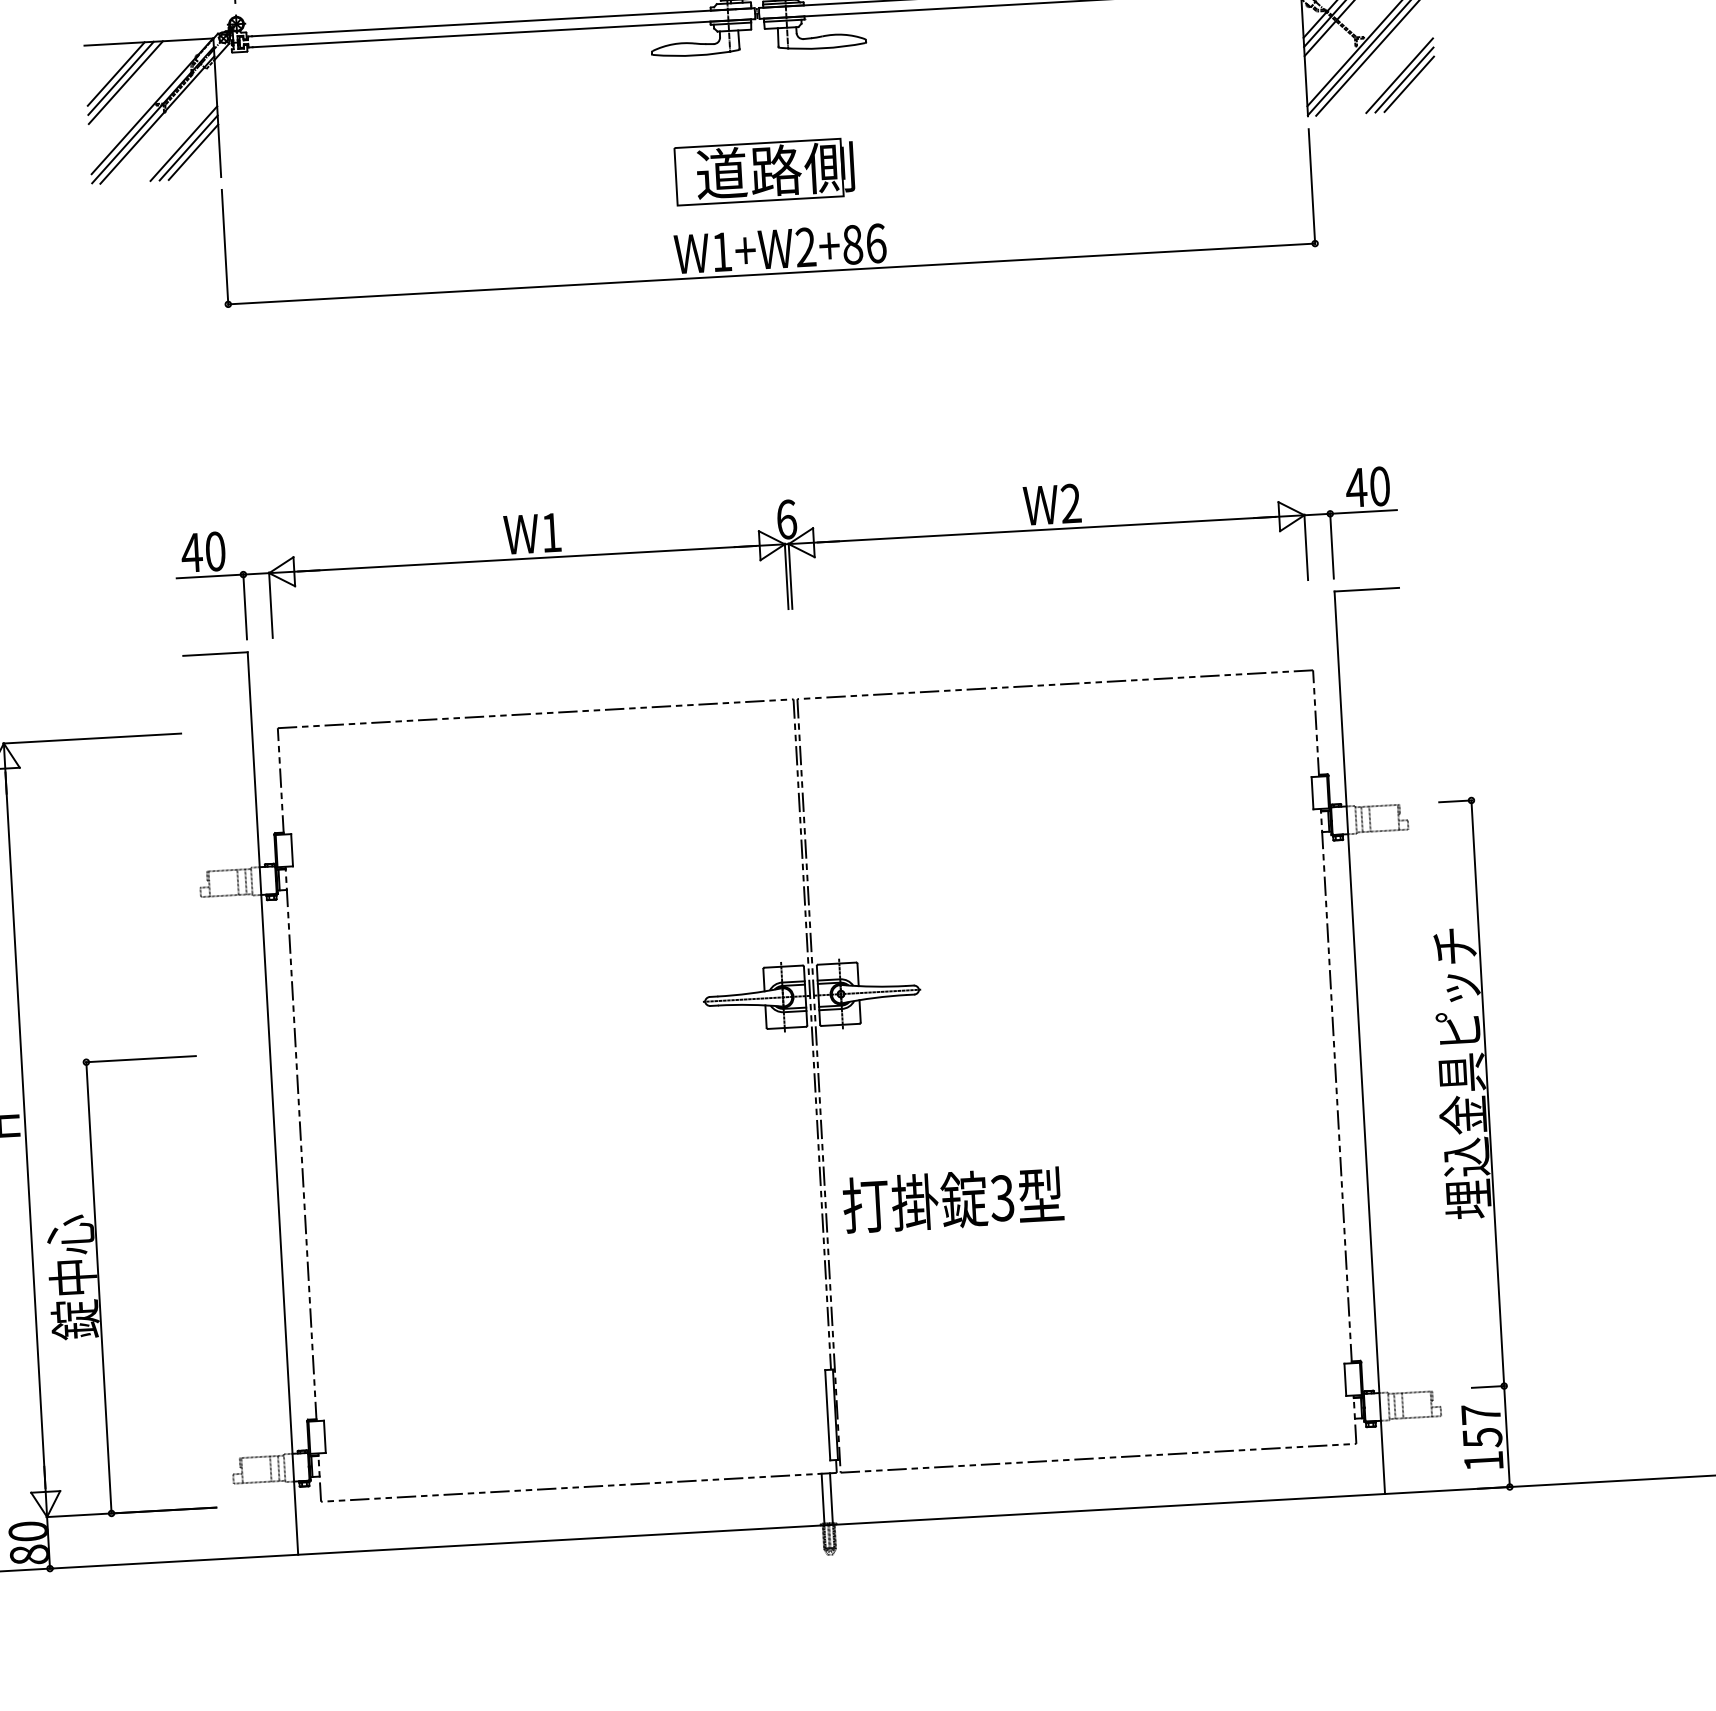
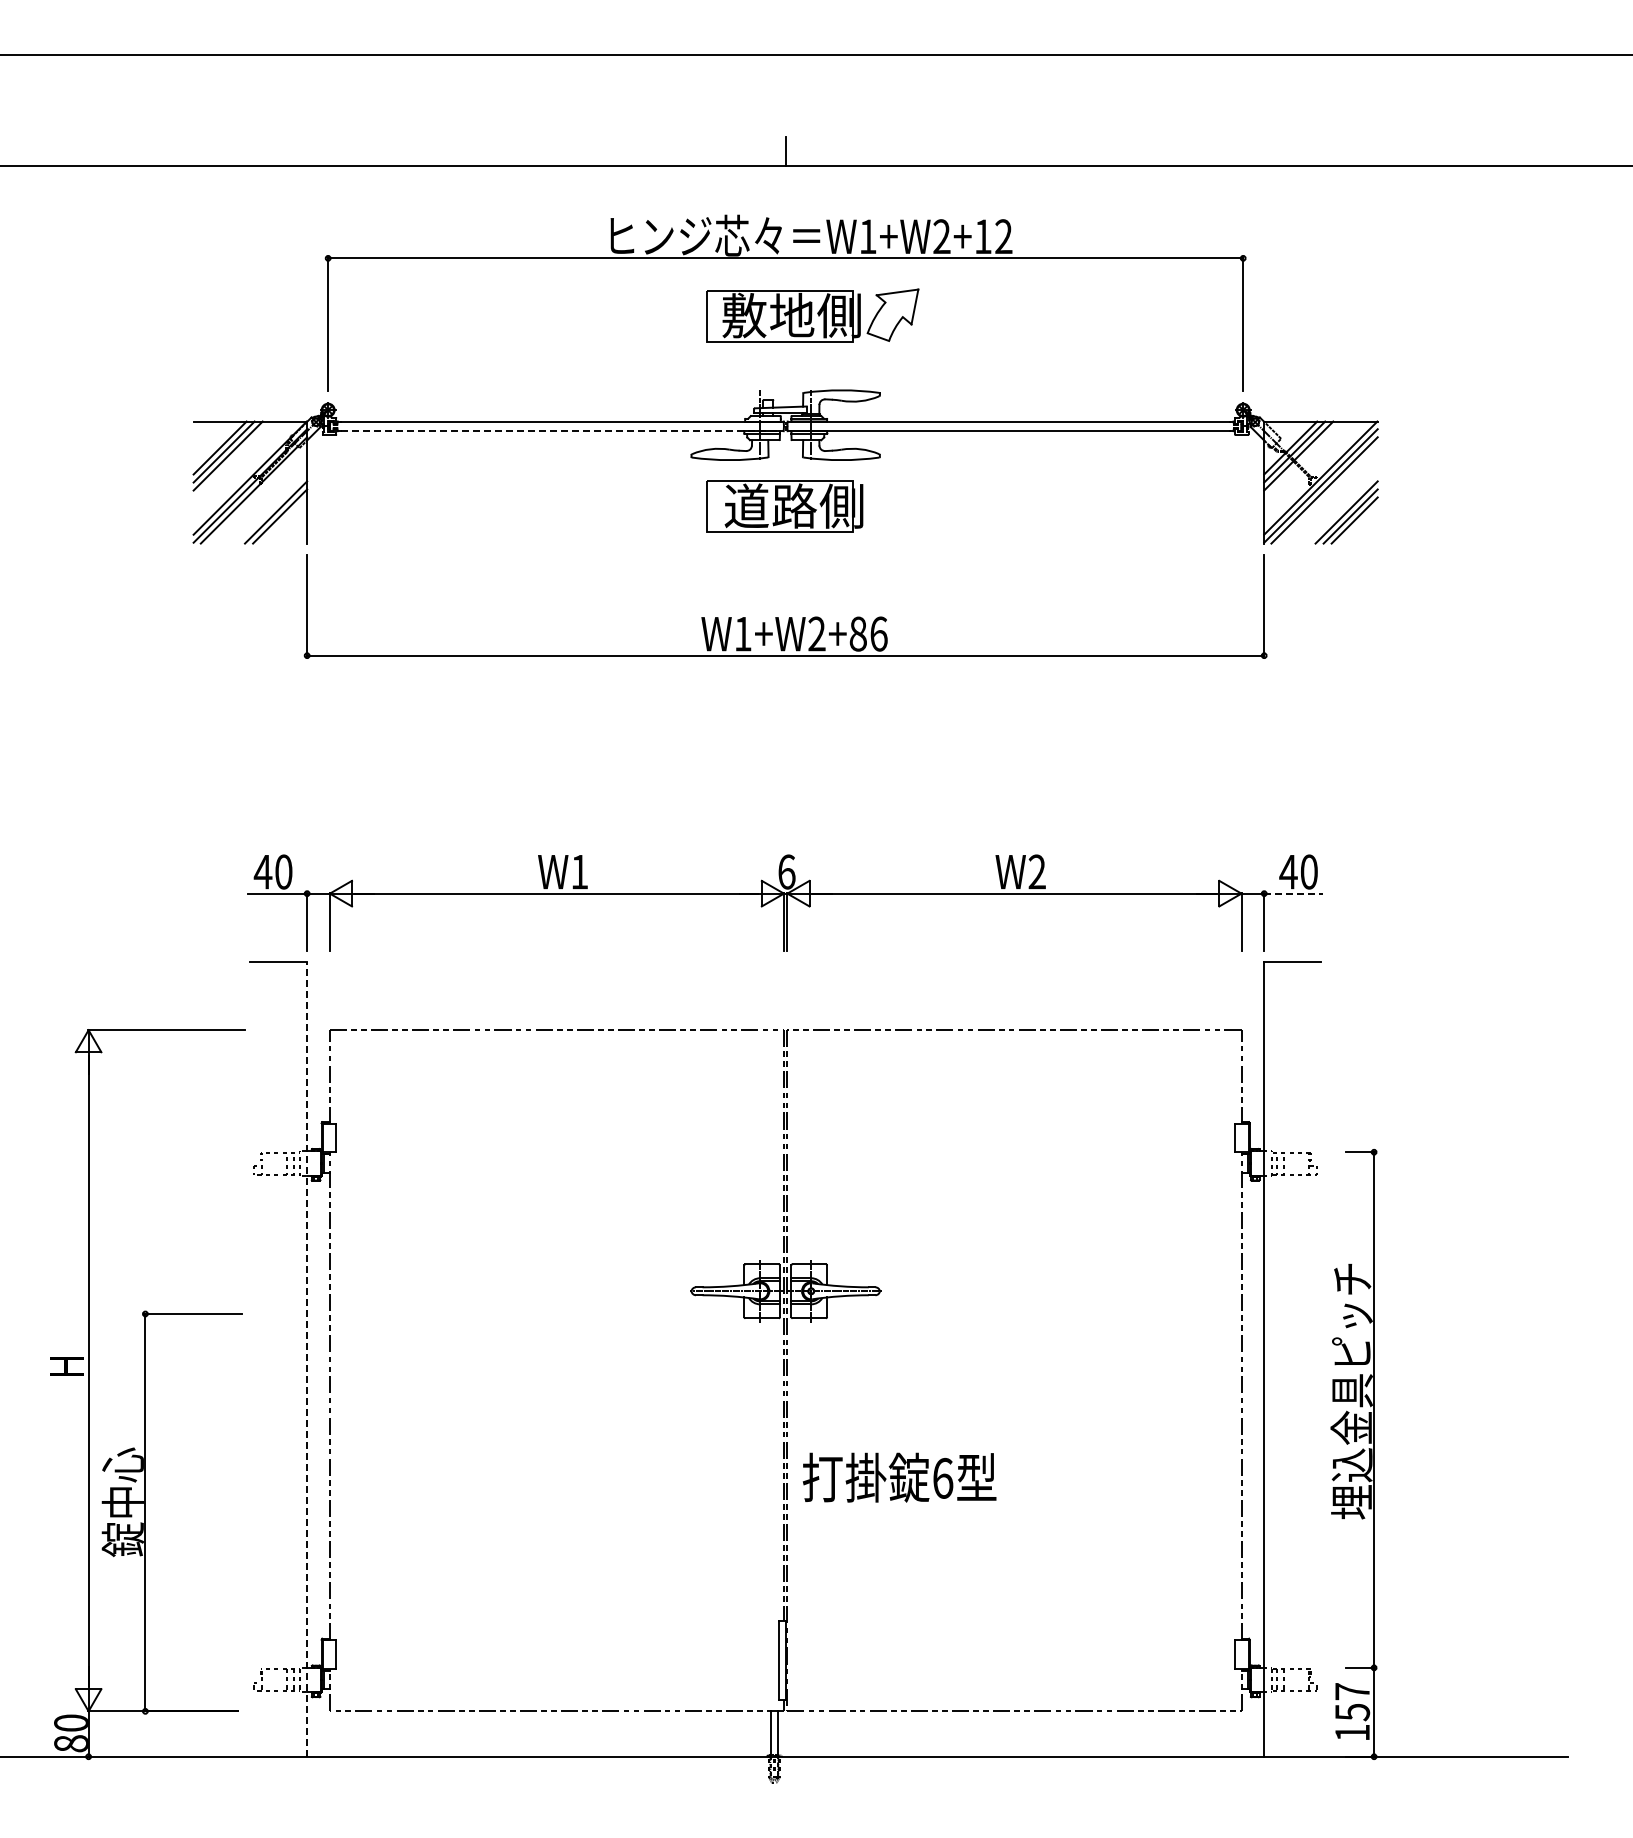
line: (504, 33) -> (562, 431), solid -> dashed
line: (193, 152) -> (284, 520), removed
part: (764, 171) -> (784, 506), moved
line: (1364, 511) -> (1294, 893), solid -> dashed
line: (273, 1102) -> (307, 1358), solid -> dashed
text: (1001, 1197) -> (942, 1477), 3 -> 6

